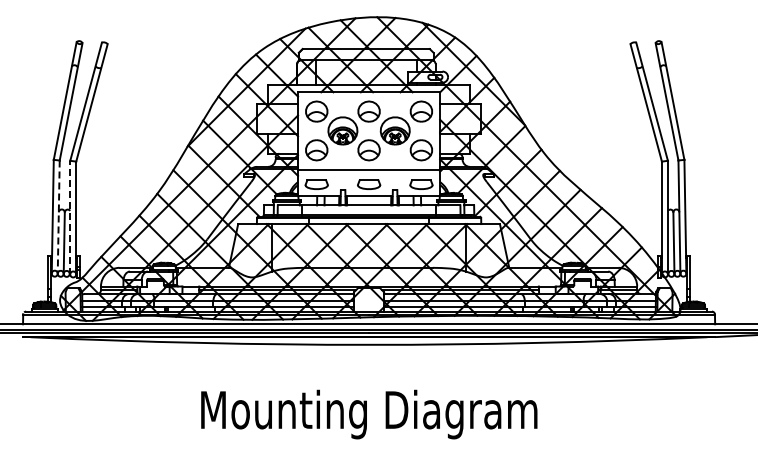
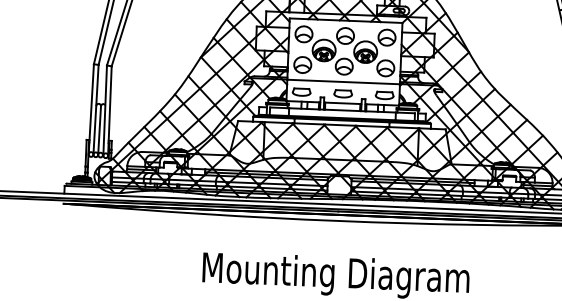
line: (58, 217) -> (95, 110), dashed -> solid
line: (70, 217) -> (105, 110), dashed -> solid

